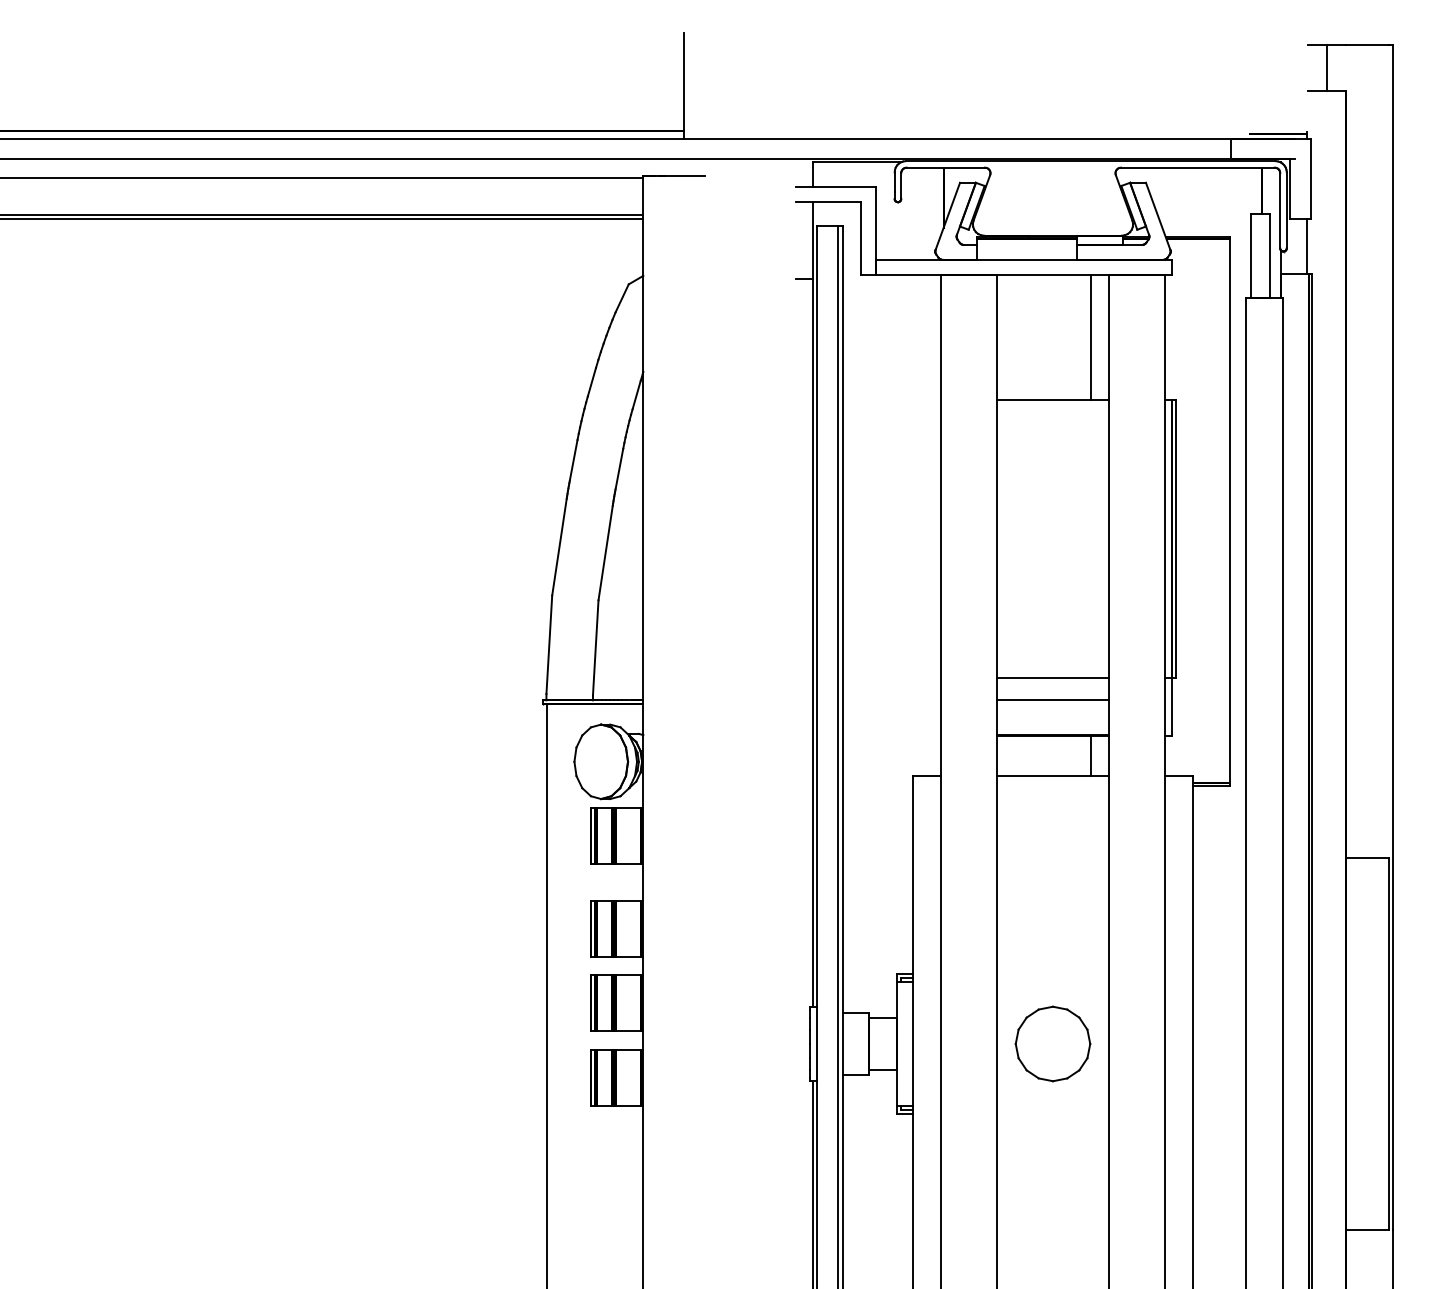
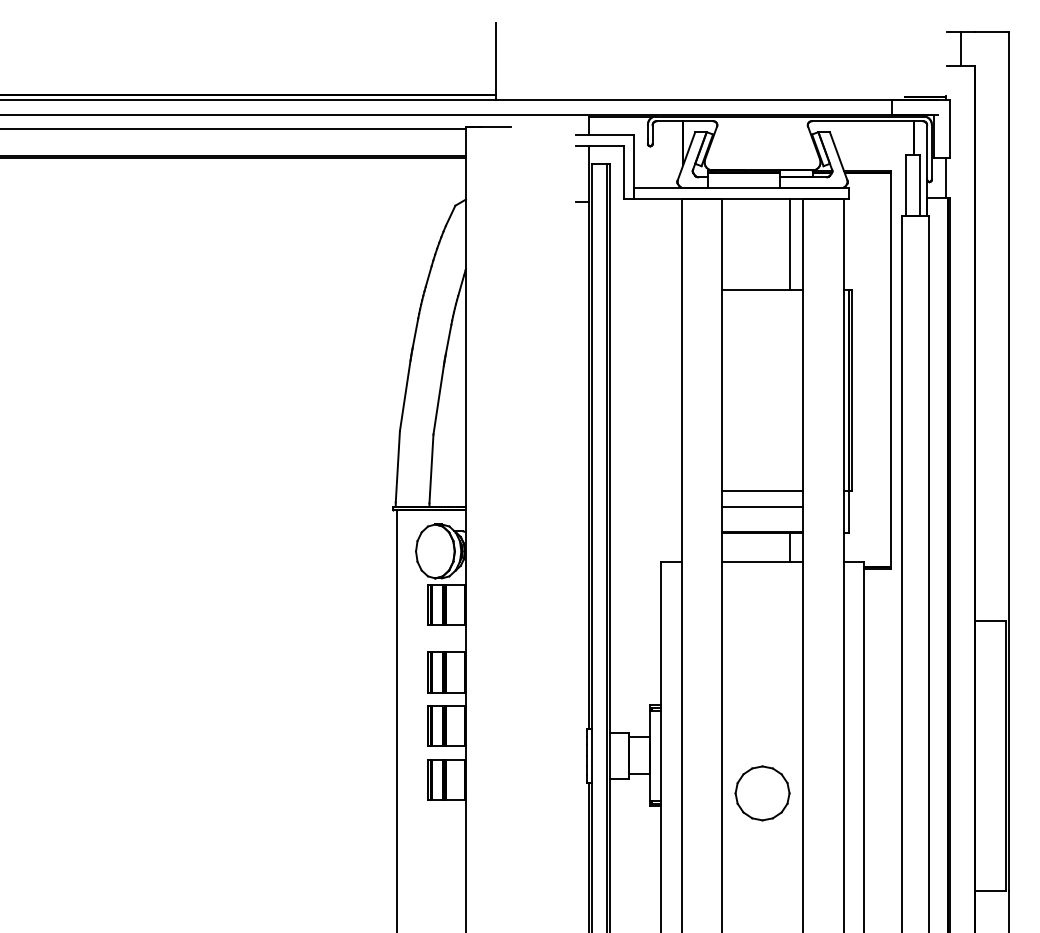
part: (1052, 1043) -> (762, 793), moved

